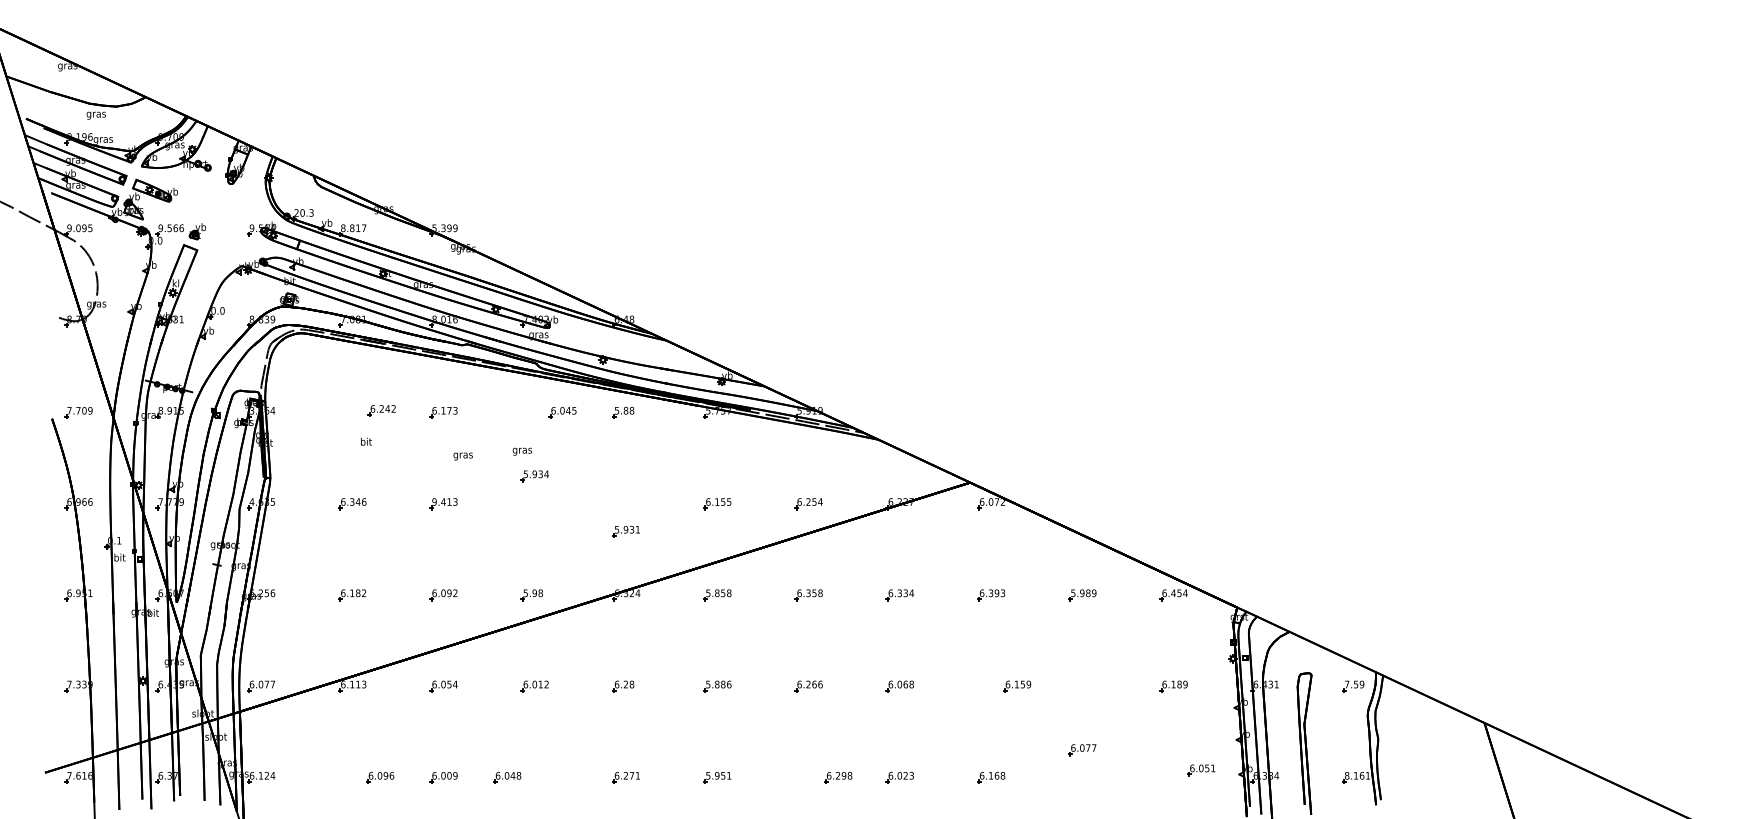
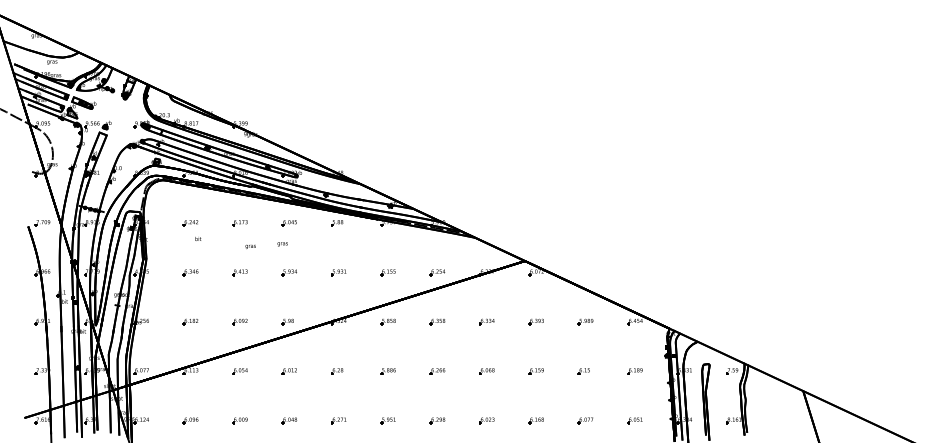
part: (381, 411) -> (190, 223), moved
part: (560, 413) -> (288, 223), moved
part: (533, 476) -> (288, 272), moved
part: (625, 531) -> (338, 272), moved
part: (1015, 686) -> (535, 371), moved
part: (1078, 686) -> (583, 371), added
part: (1080, 749) -> (584, 420), moved
part: (1200, 769) -> (634, 420), moved
part: (379, 777) -> (190, 420), moved
part: (507, 777) -> (289, 420), moved
part: (838, 777) -> (437, 420), moved

